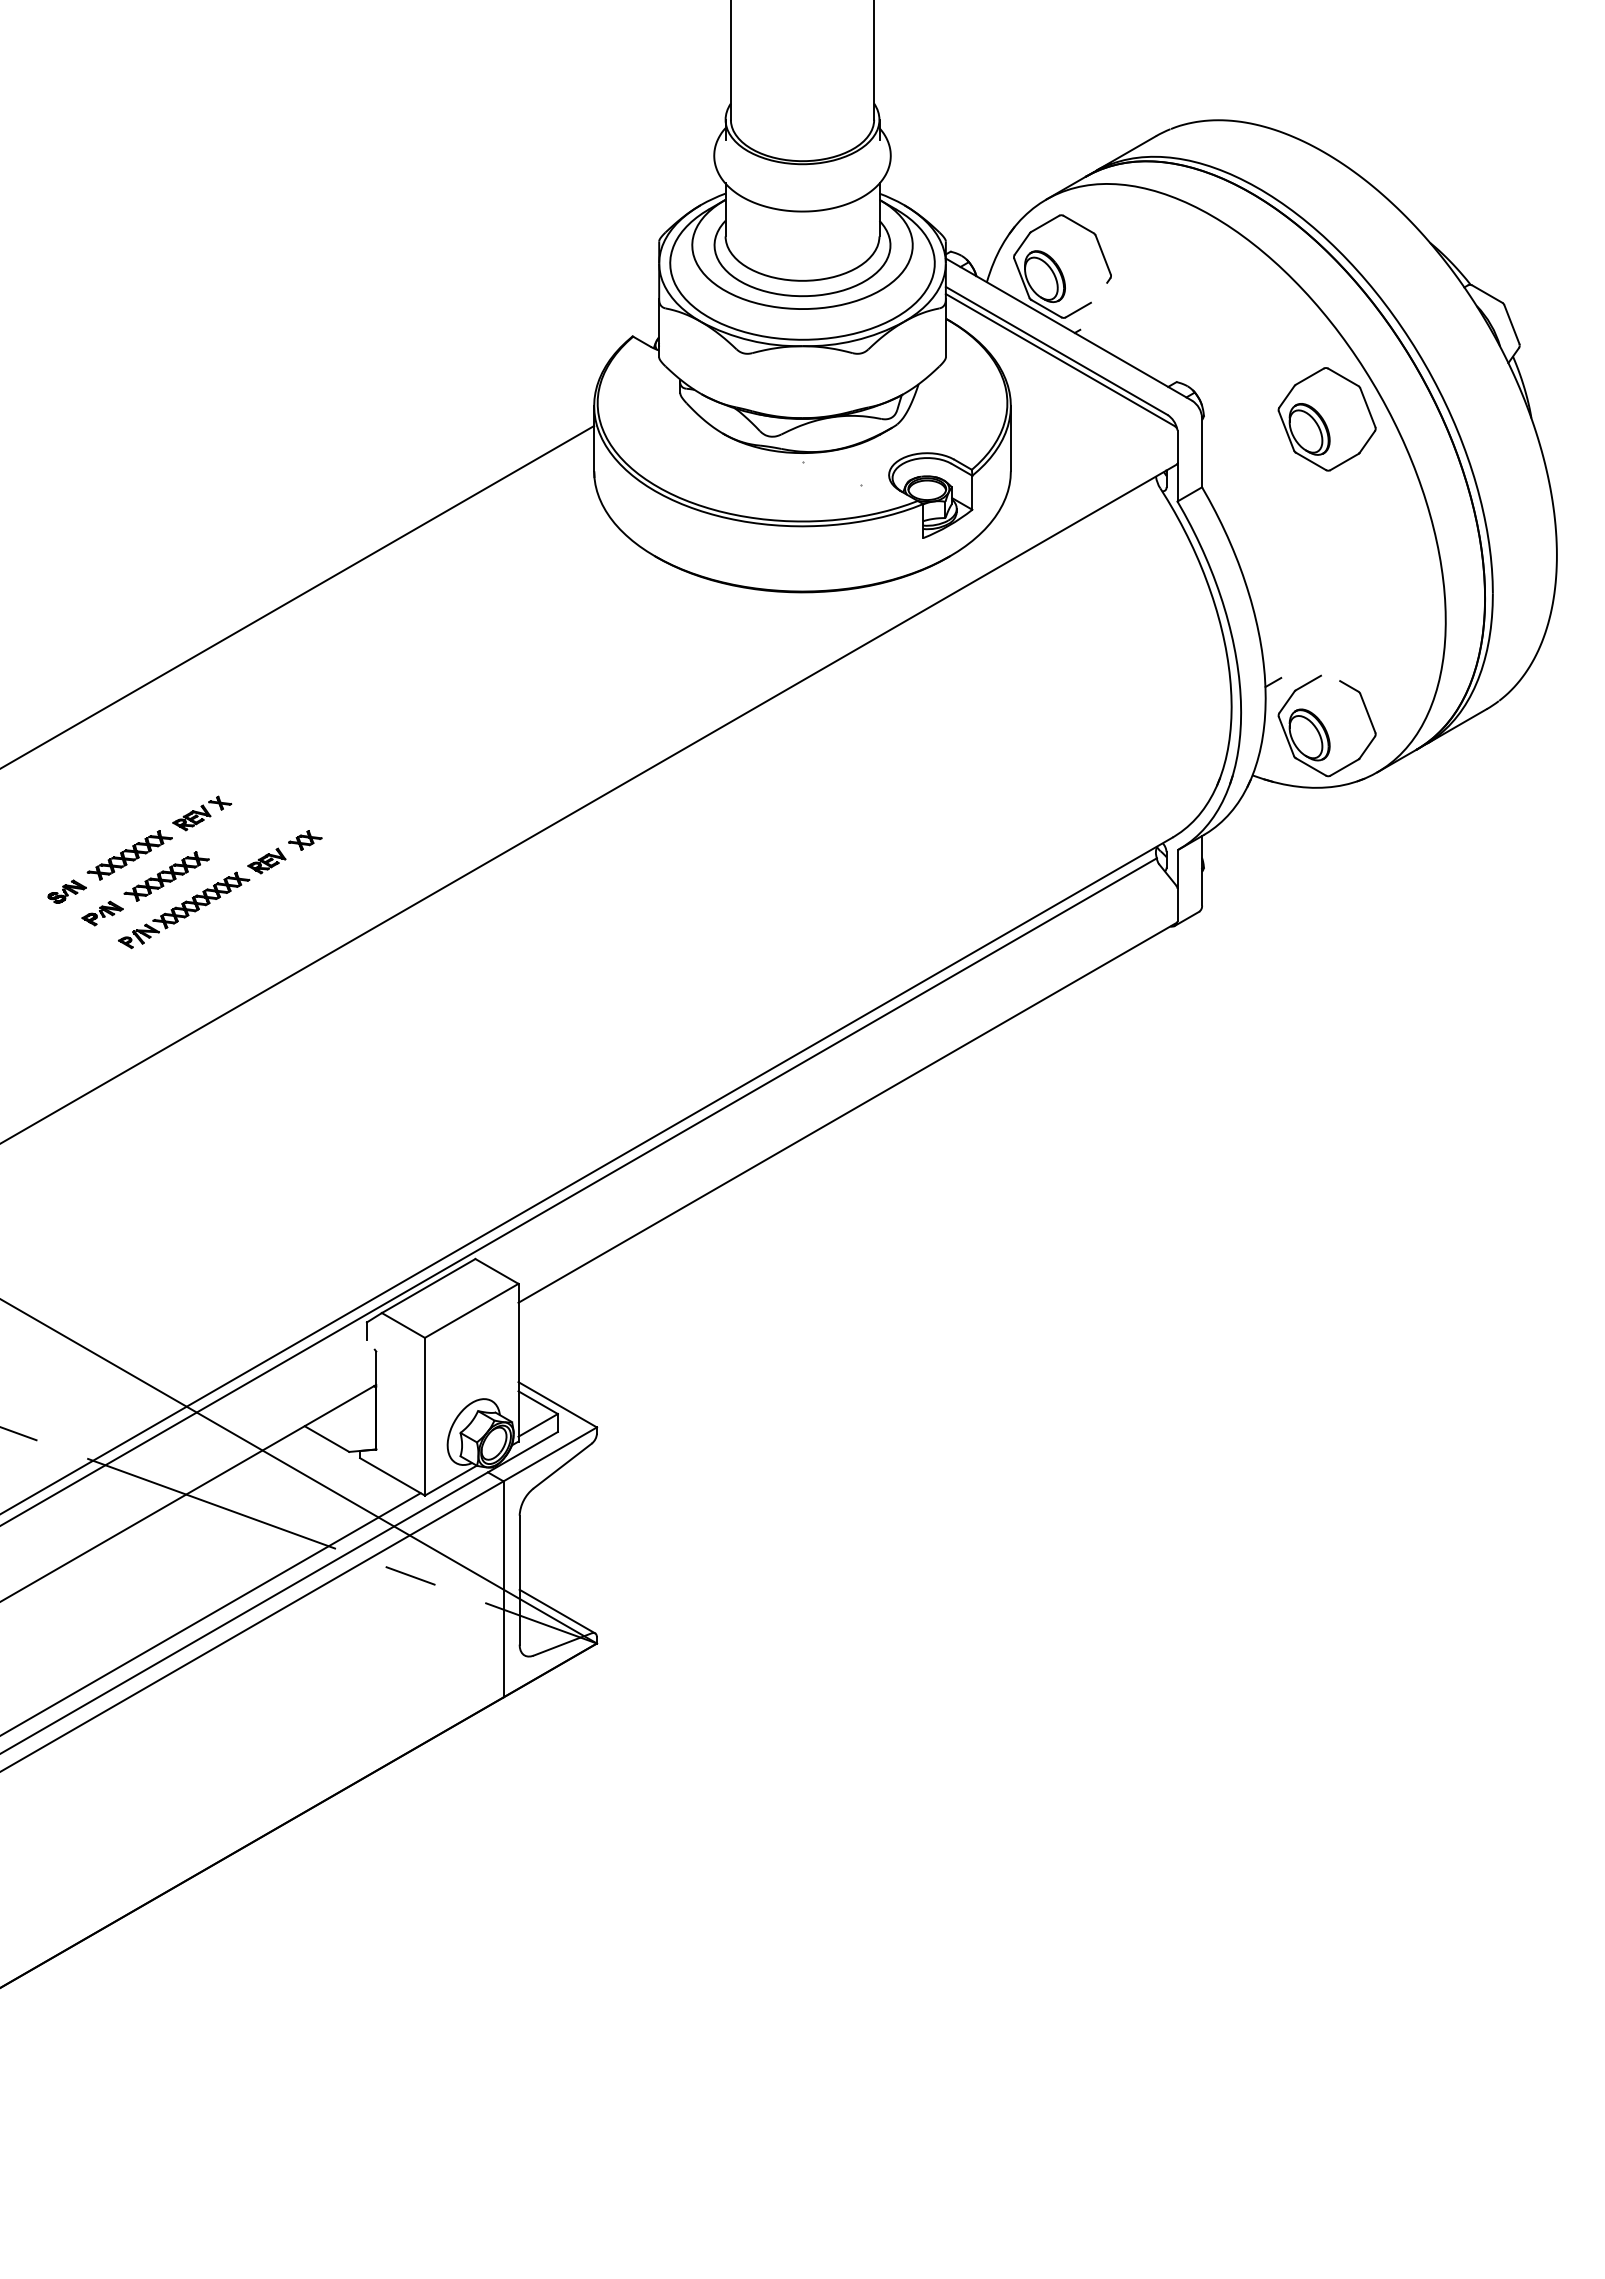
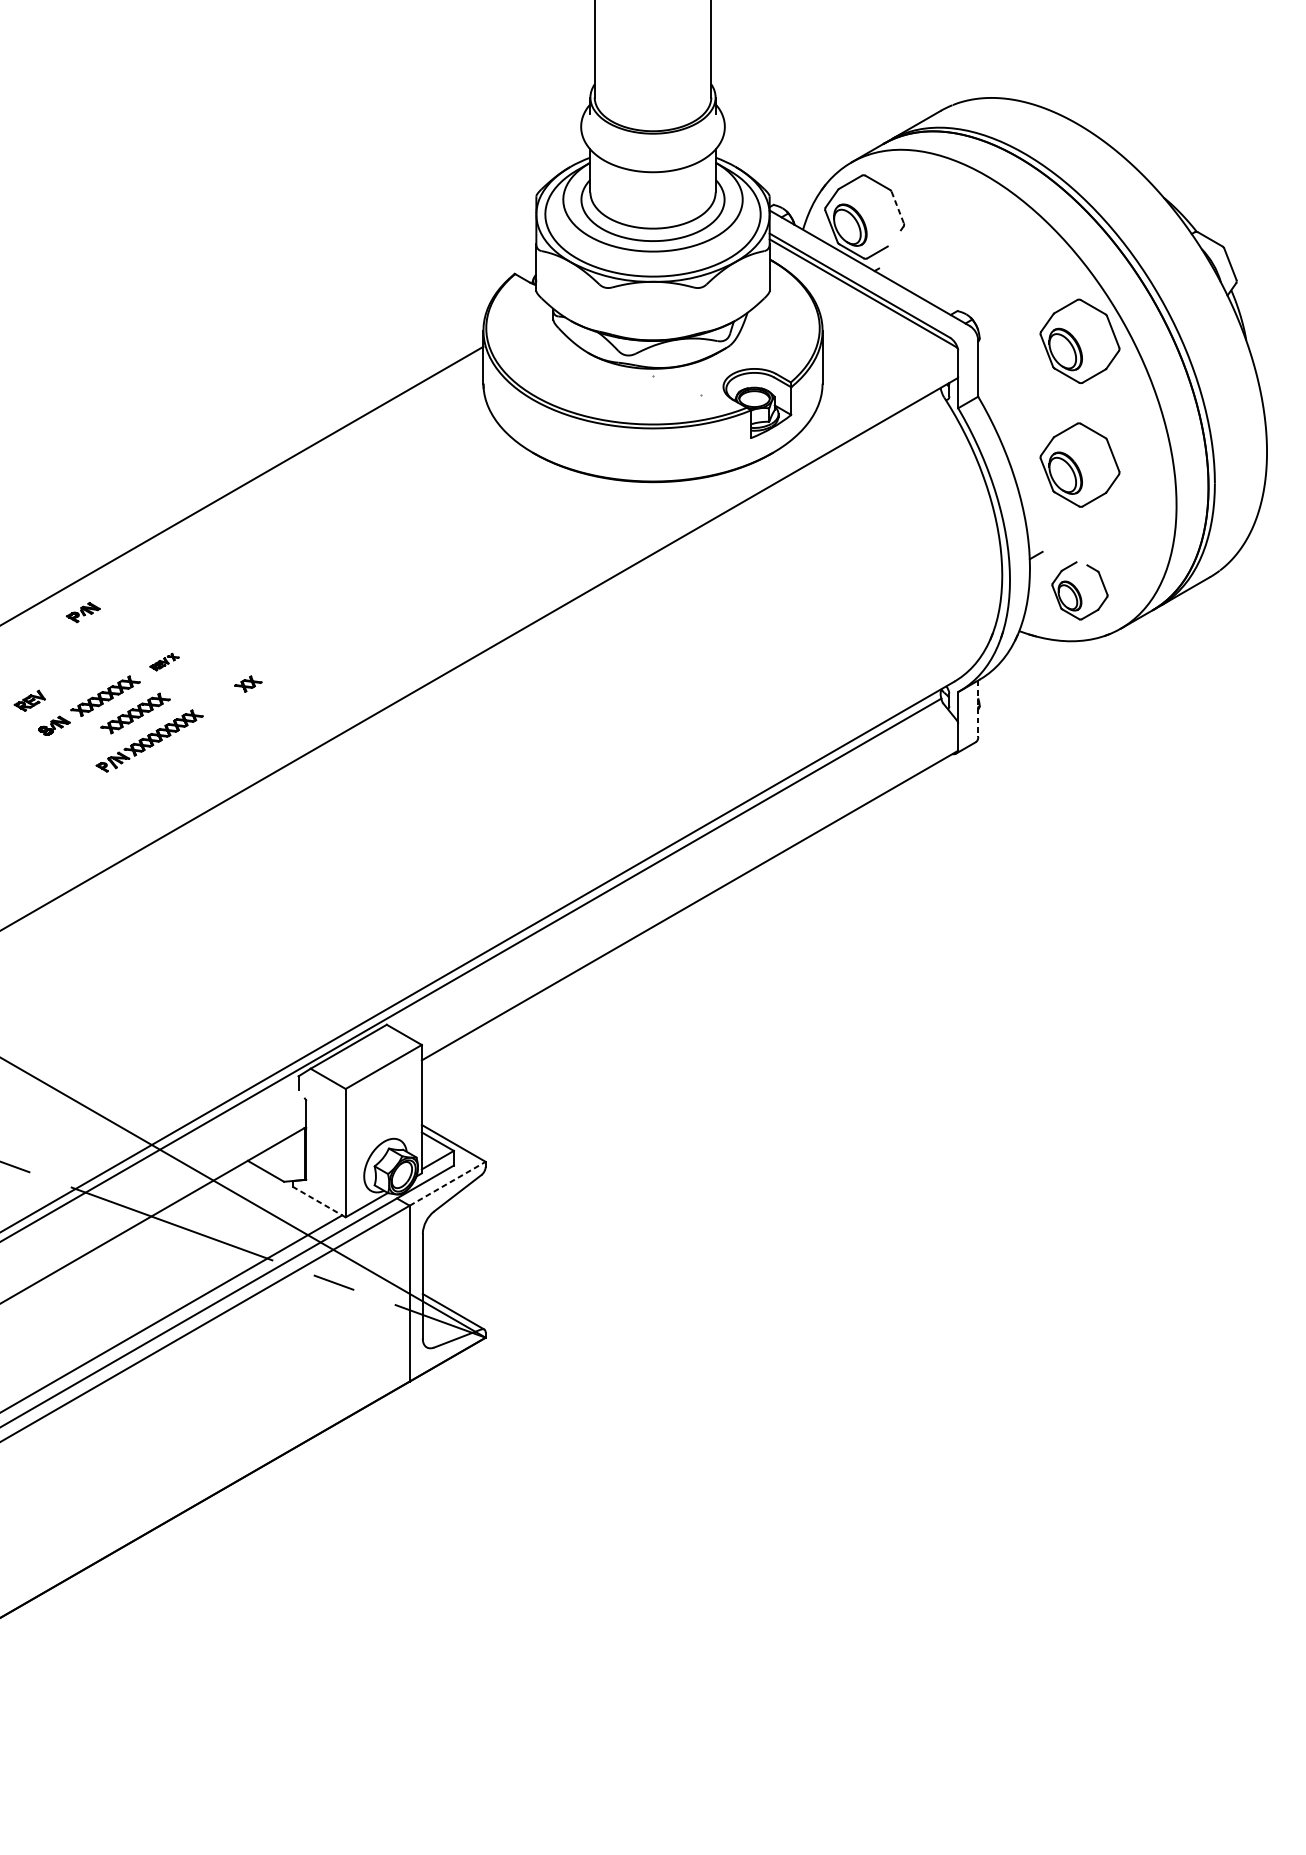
line: (1103, 254) -> (897, 207), solid -> dashed
part: (1326, 571) -> (1079, 465), added
part: (1326, 725) -> (1079, 590), size x0.7
part: (202, 813) -> (164, 662), size x0.6
part: (266, 860) -> (29, 700), moved
line: (1202, 870) -> (978, 708), solid -> dashed
part: (102, 913) -> (83, 612), moved
line: (550, 1454) -> (447, 1183), solid -> dashed
line: (392, 1476) -> (319, 1201), solid -> dashed

